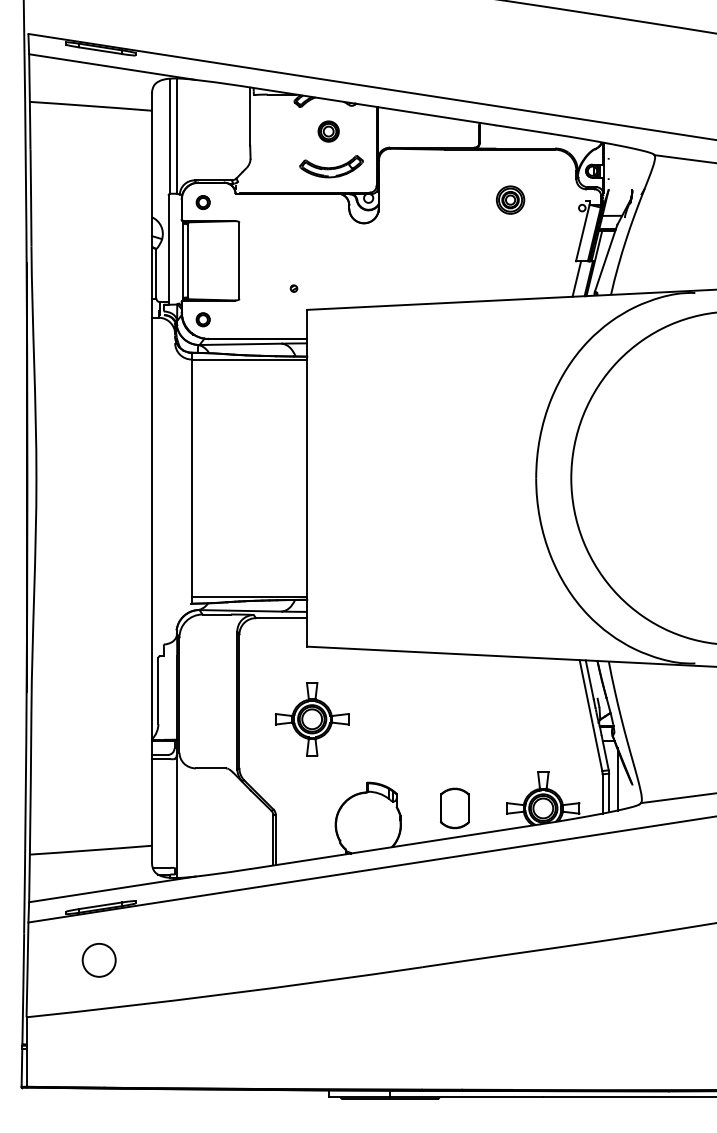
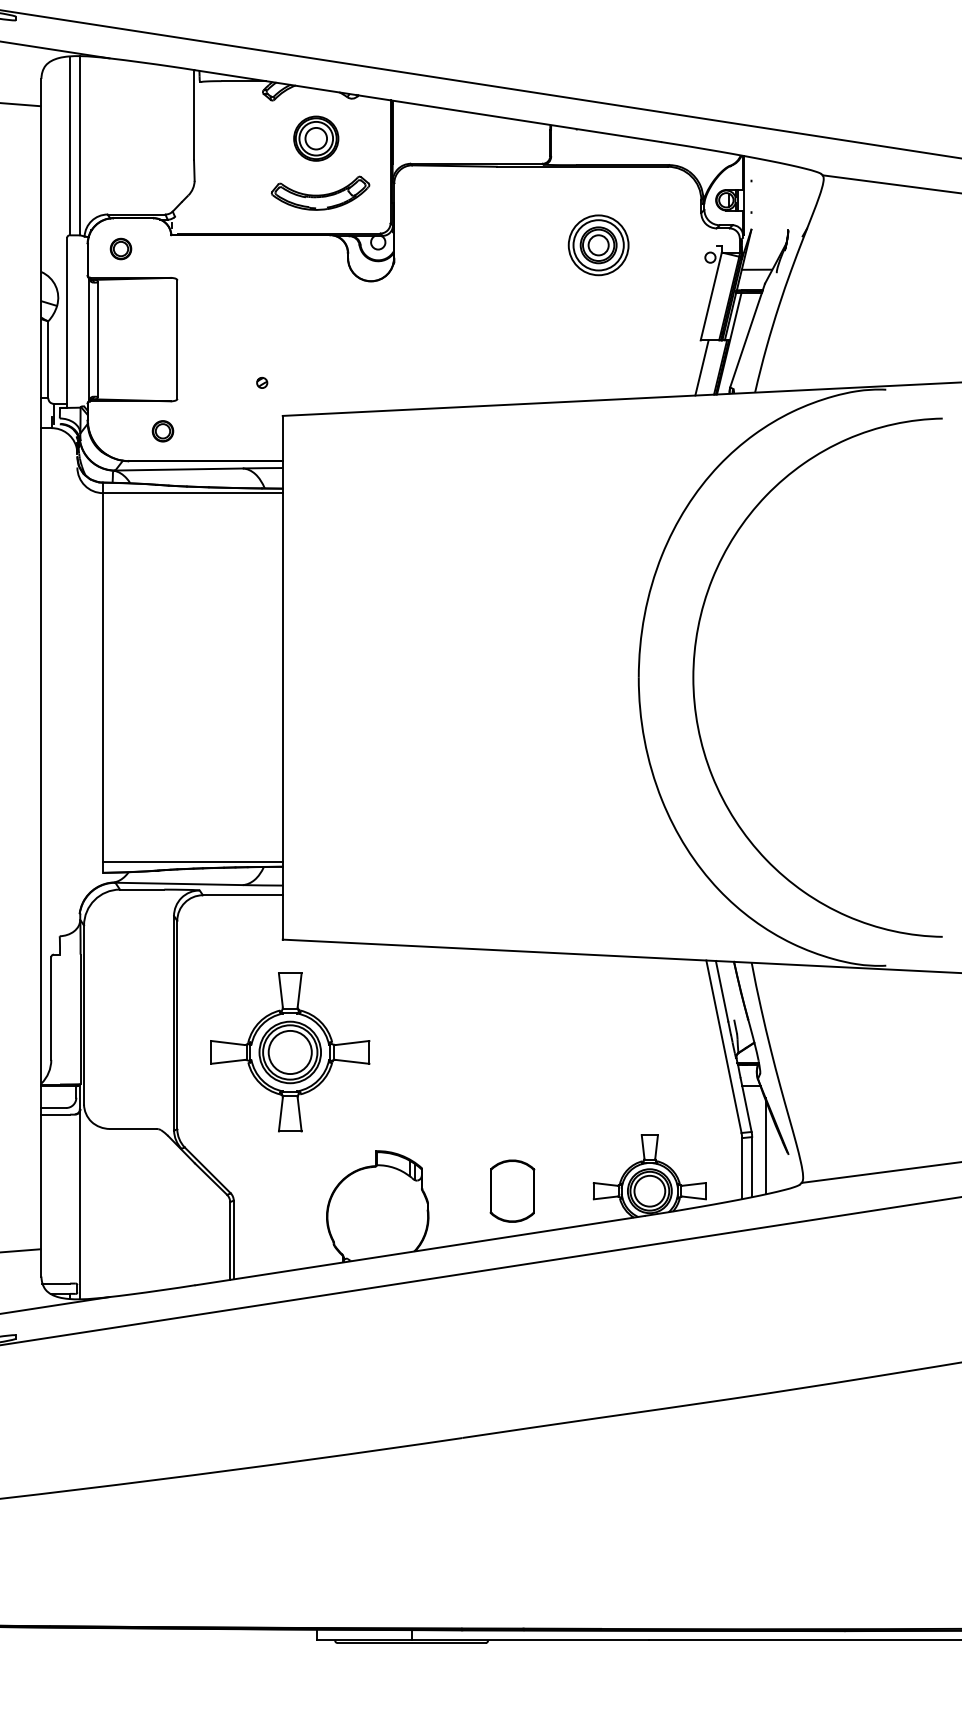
part: (328, 131) -> (315, 138), size x1.4
part: (510, 199) -> (598, 244), size x1.4
circle: (202, 319) -> (161, 430), moved
part: (312, 719) -> (290, 1052), size x1.4

